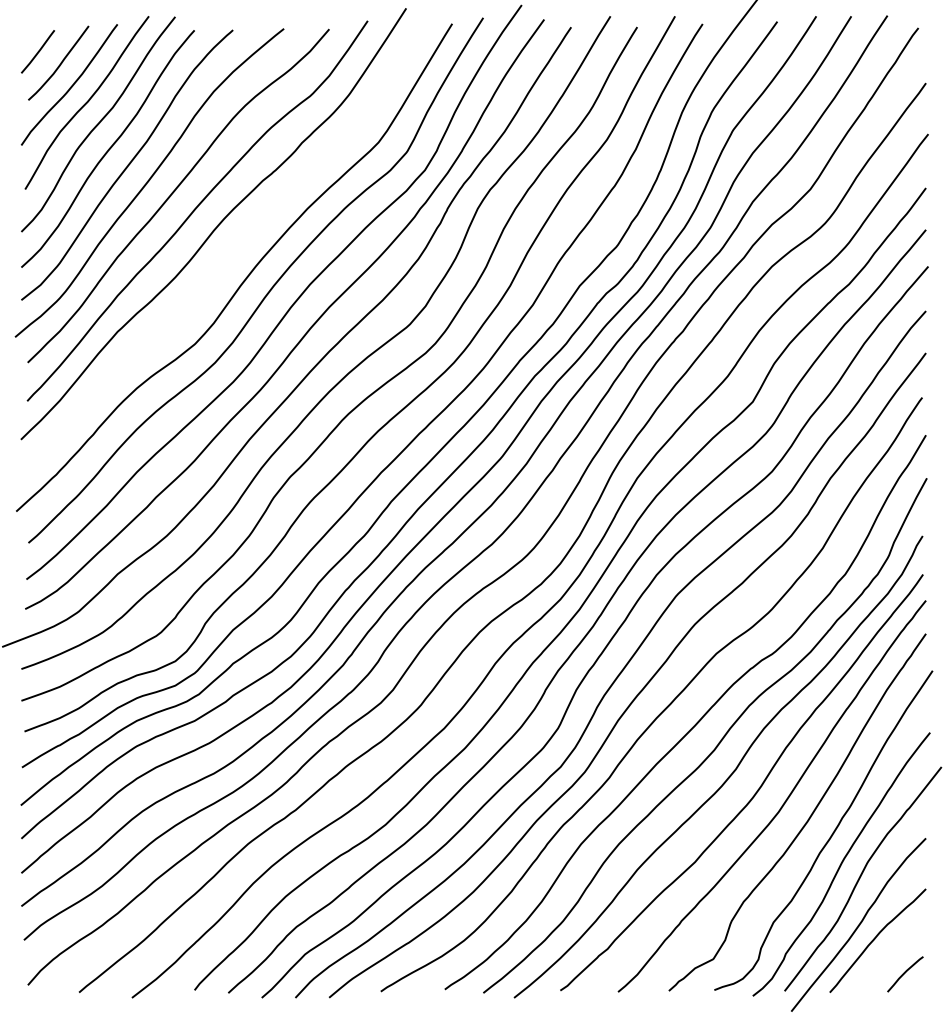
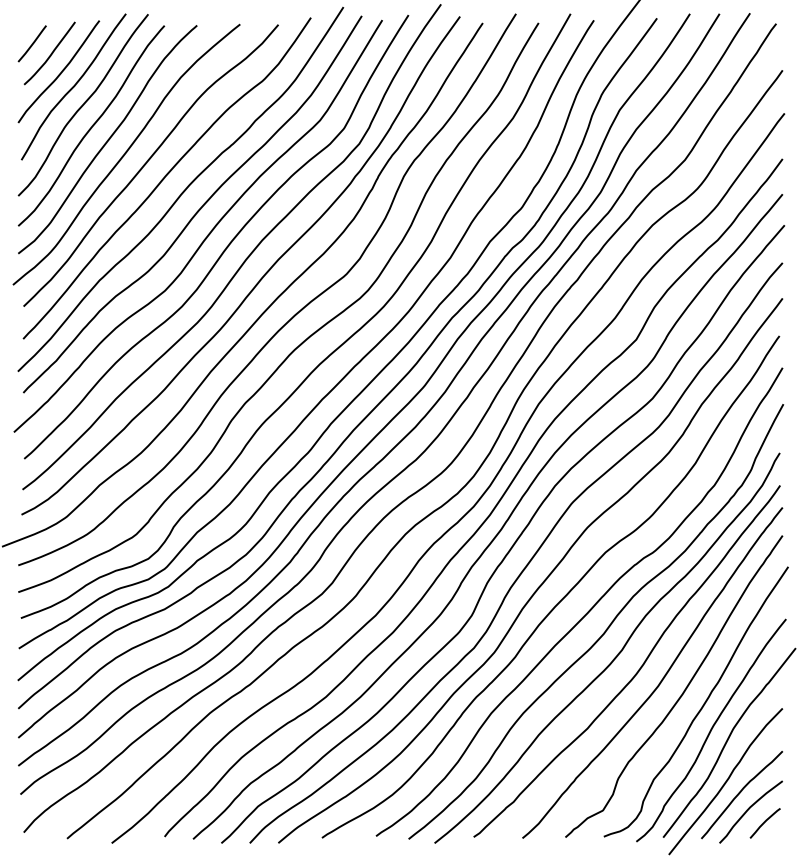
curve: (234, 248) -> (198, 210), added
curve: (886, 958) -> (749, 809), added

